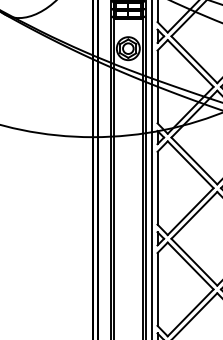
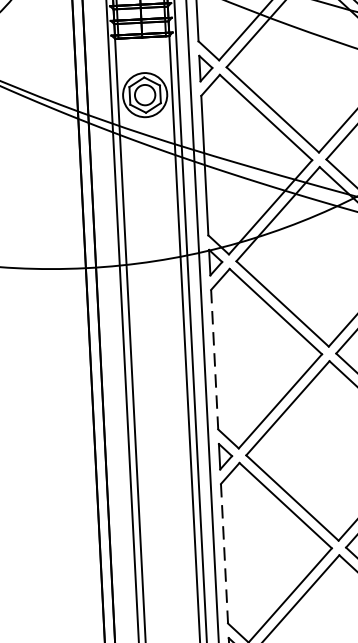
line: (157, 188) -> (214, 360), solid -> dashed
line: (157, 289) -> (224, 553), solid -> dashed

